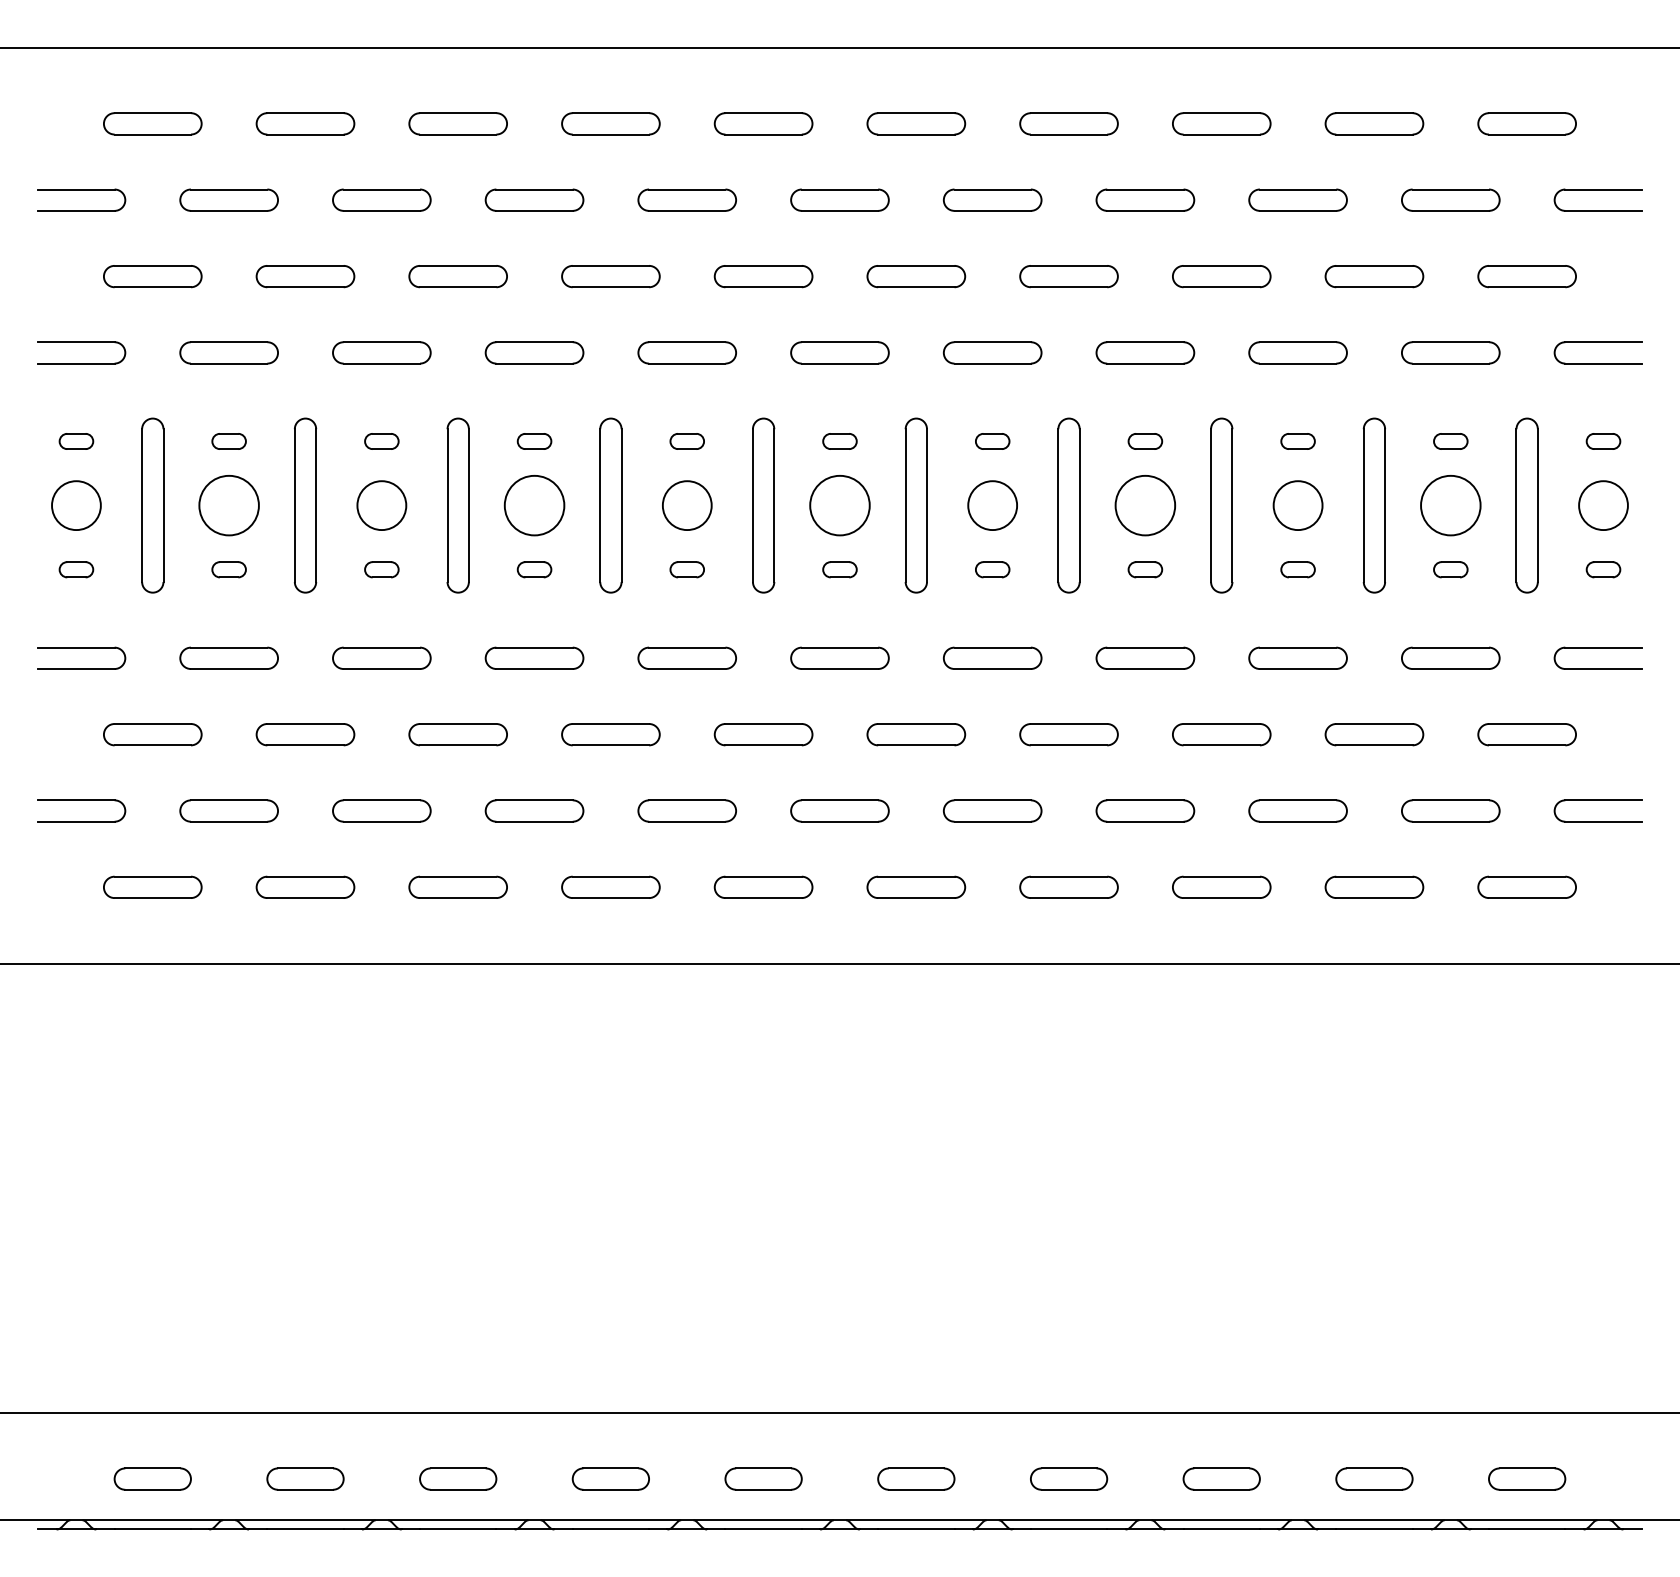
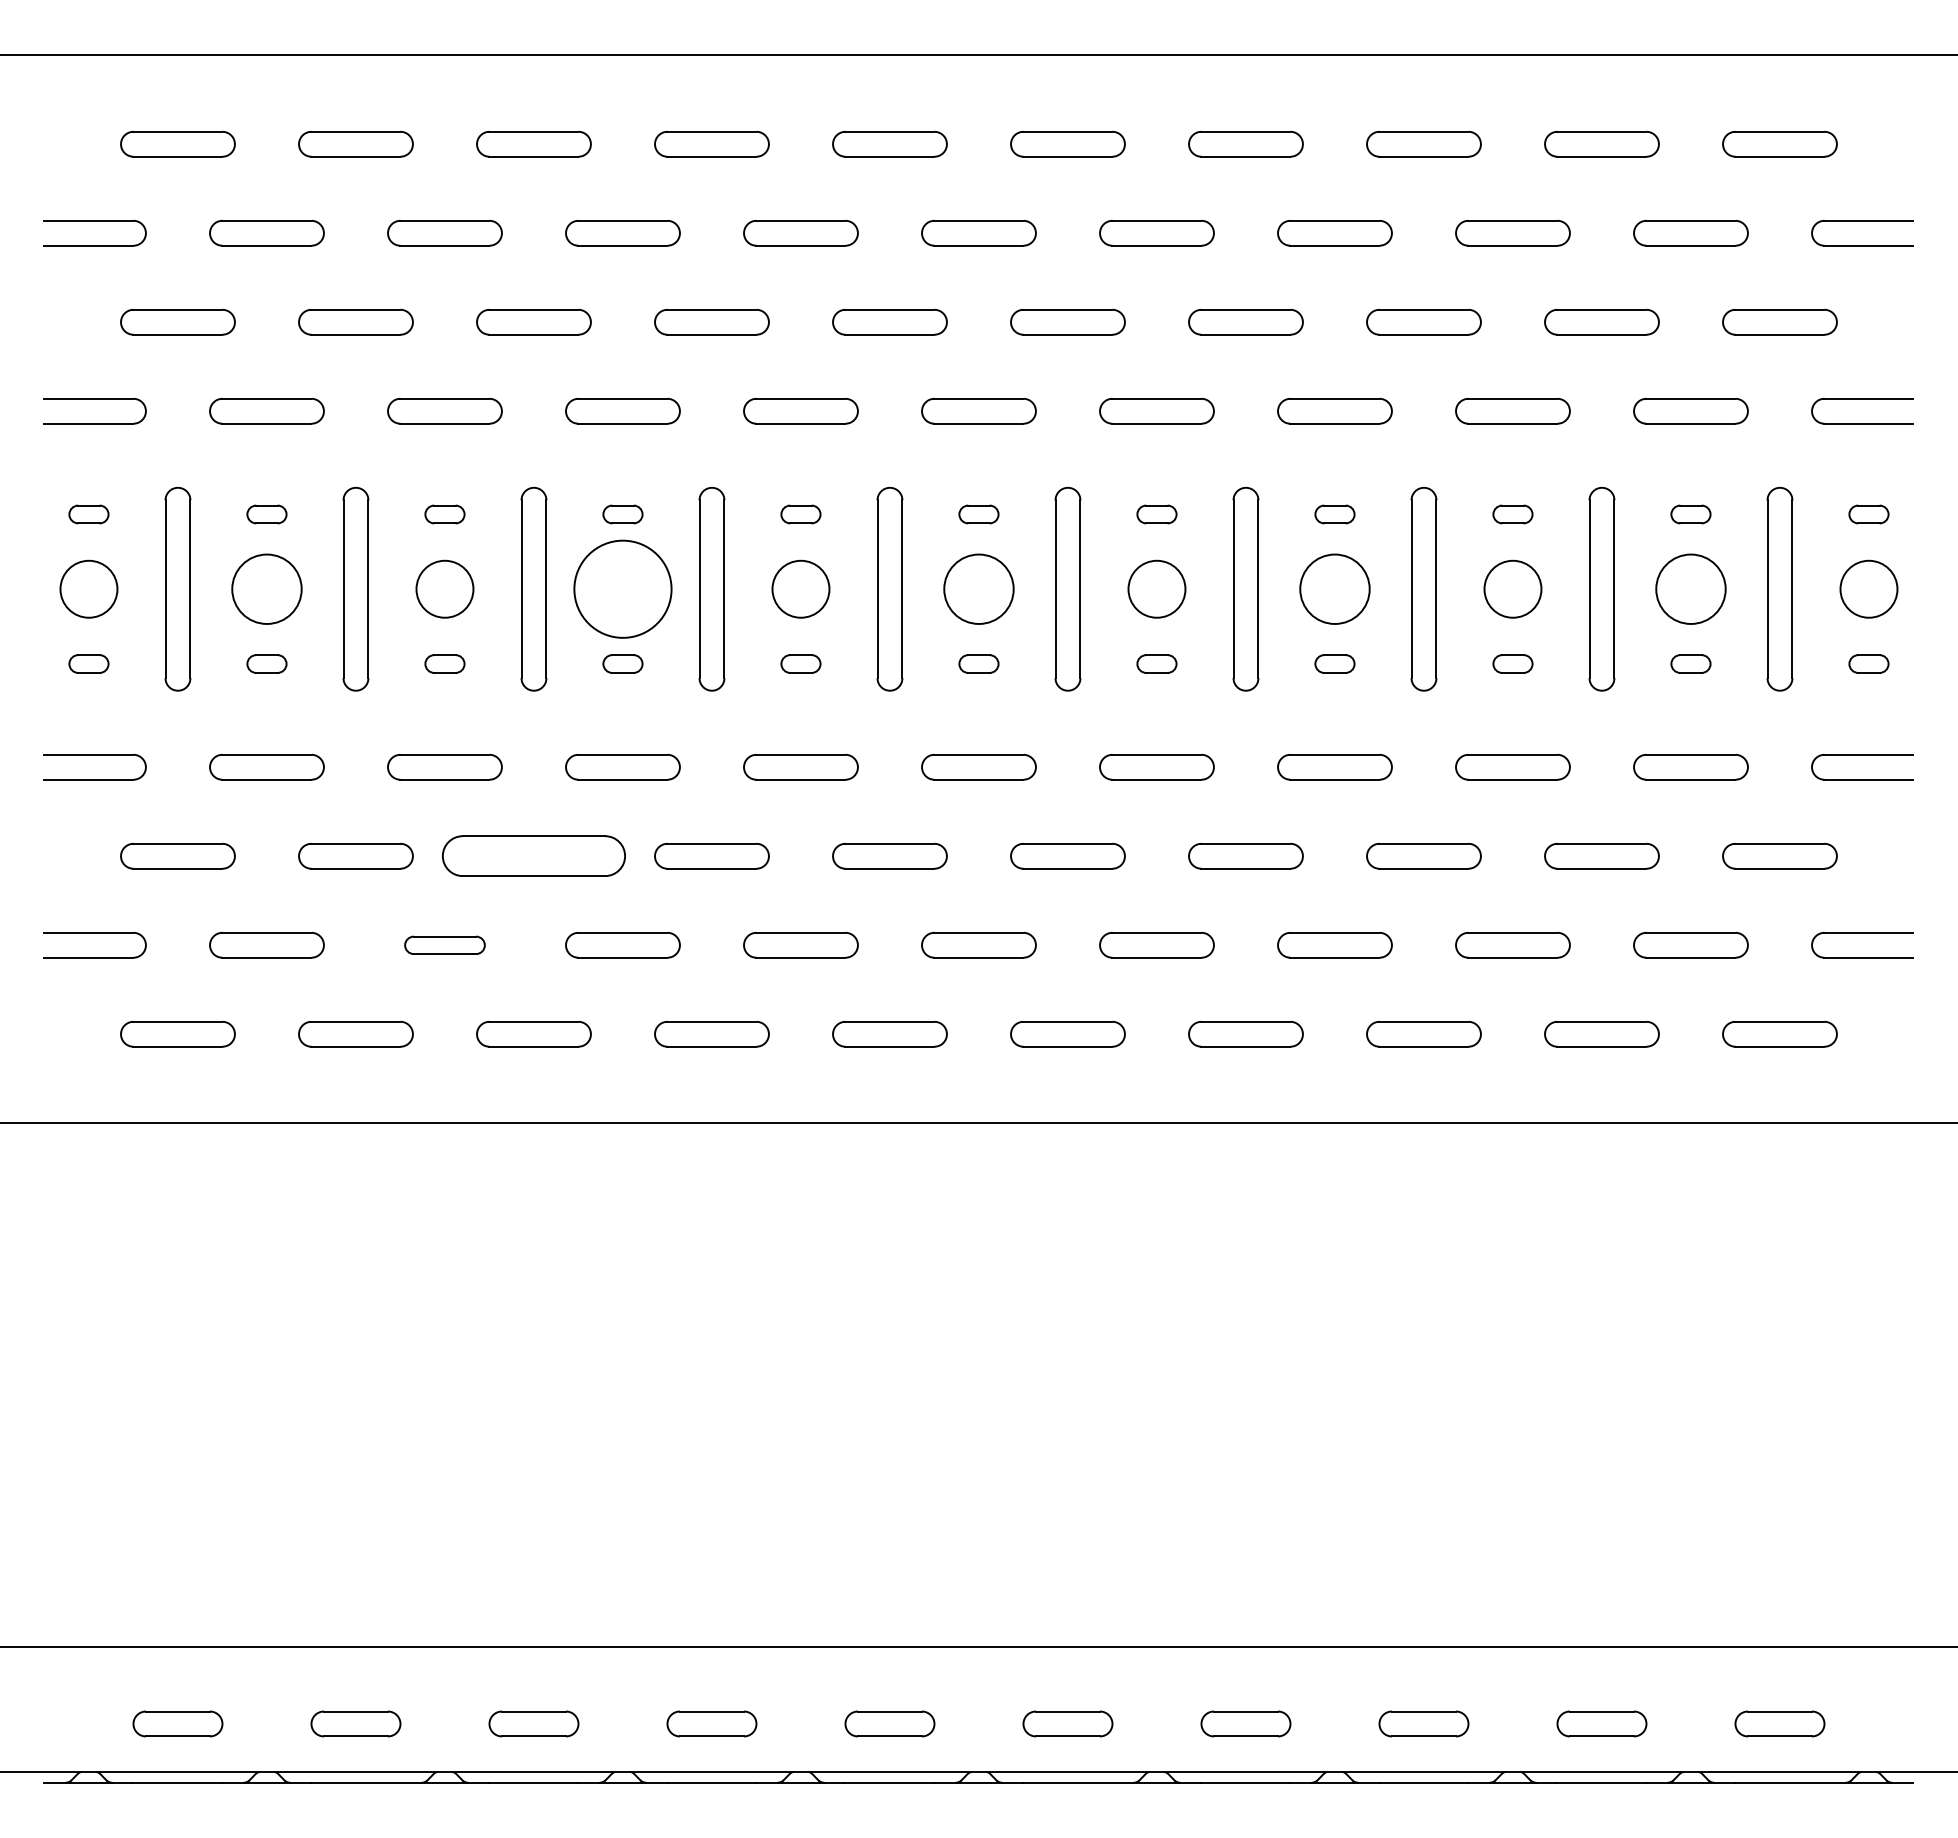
circle: (534, 504) -> (622, 588), size x1.4
part: (457, 734) -> (533, 856), size x1.6
part: (381, 811) -> (444, 945), size x0.7

